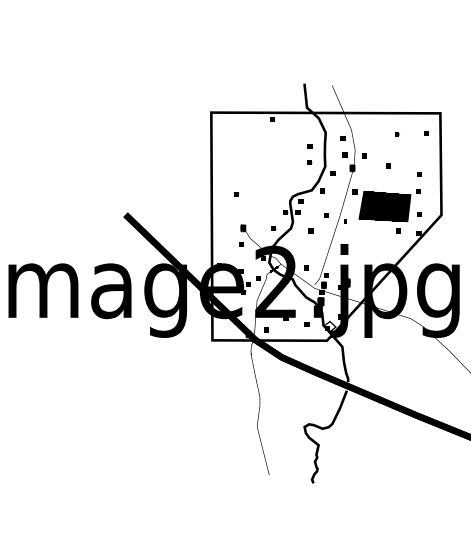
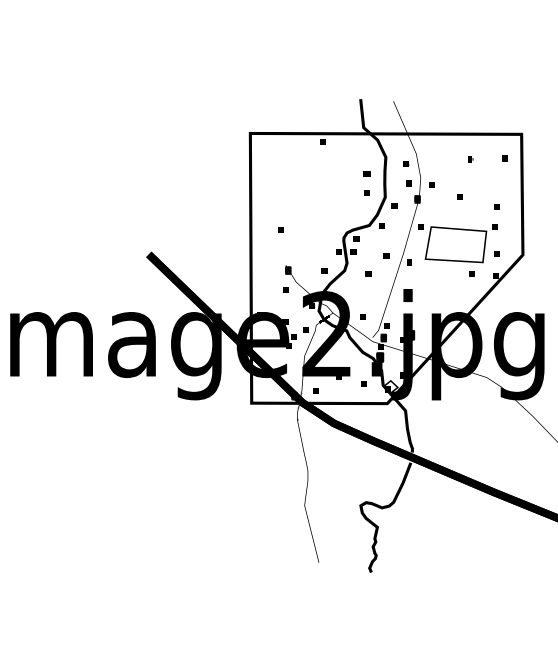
hatch: (384, 206) -> (455, 244), removed

